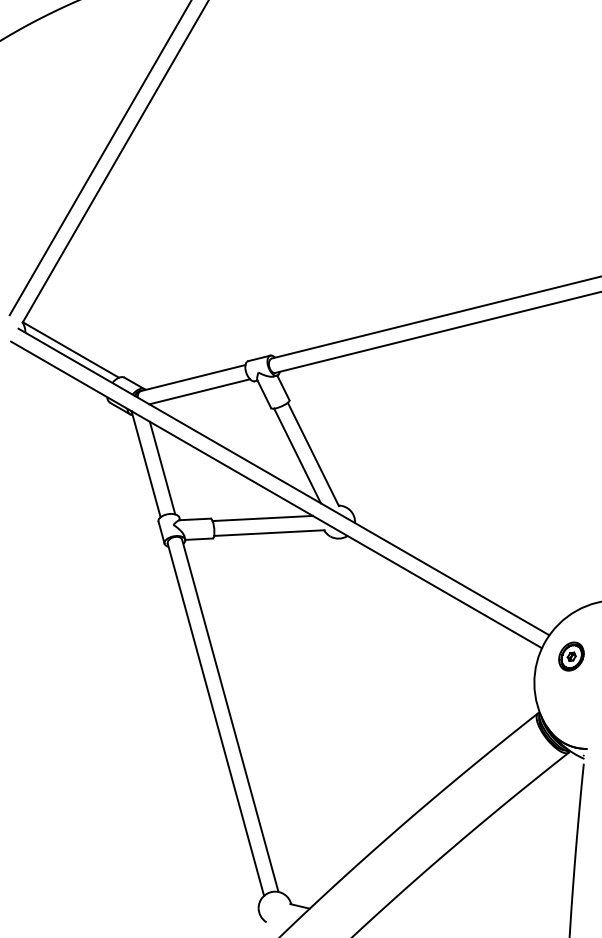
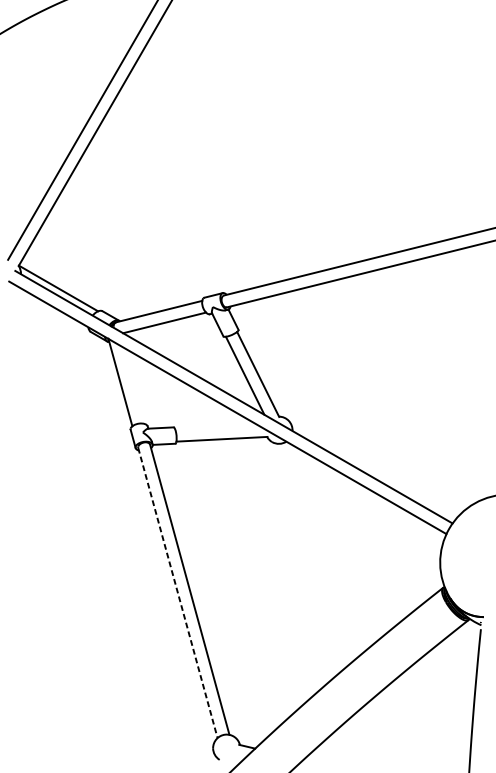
line: (162, 467) -> (133, 385), removed
line: (262, 518) -> (216, 427), removed
part: (571, 656) -> (470, 540), removed
line: (215, 719) -> (177, 592), solid -> dashed

